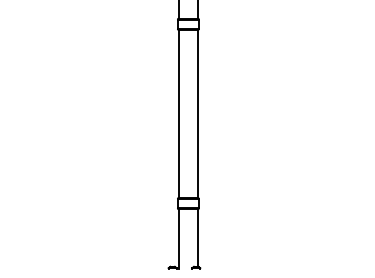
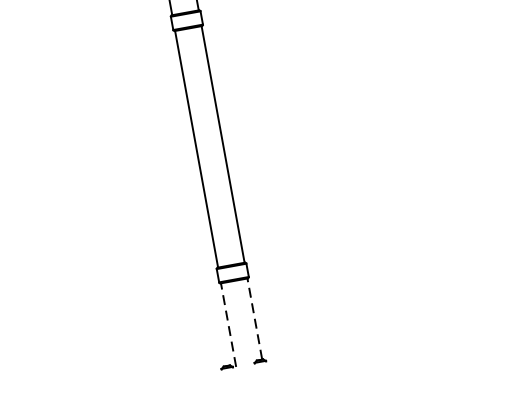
line: (178, 238) -> (227, 324), solid -> dashed
line: (197, 238) -> (254, 319), solid -> dashed

